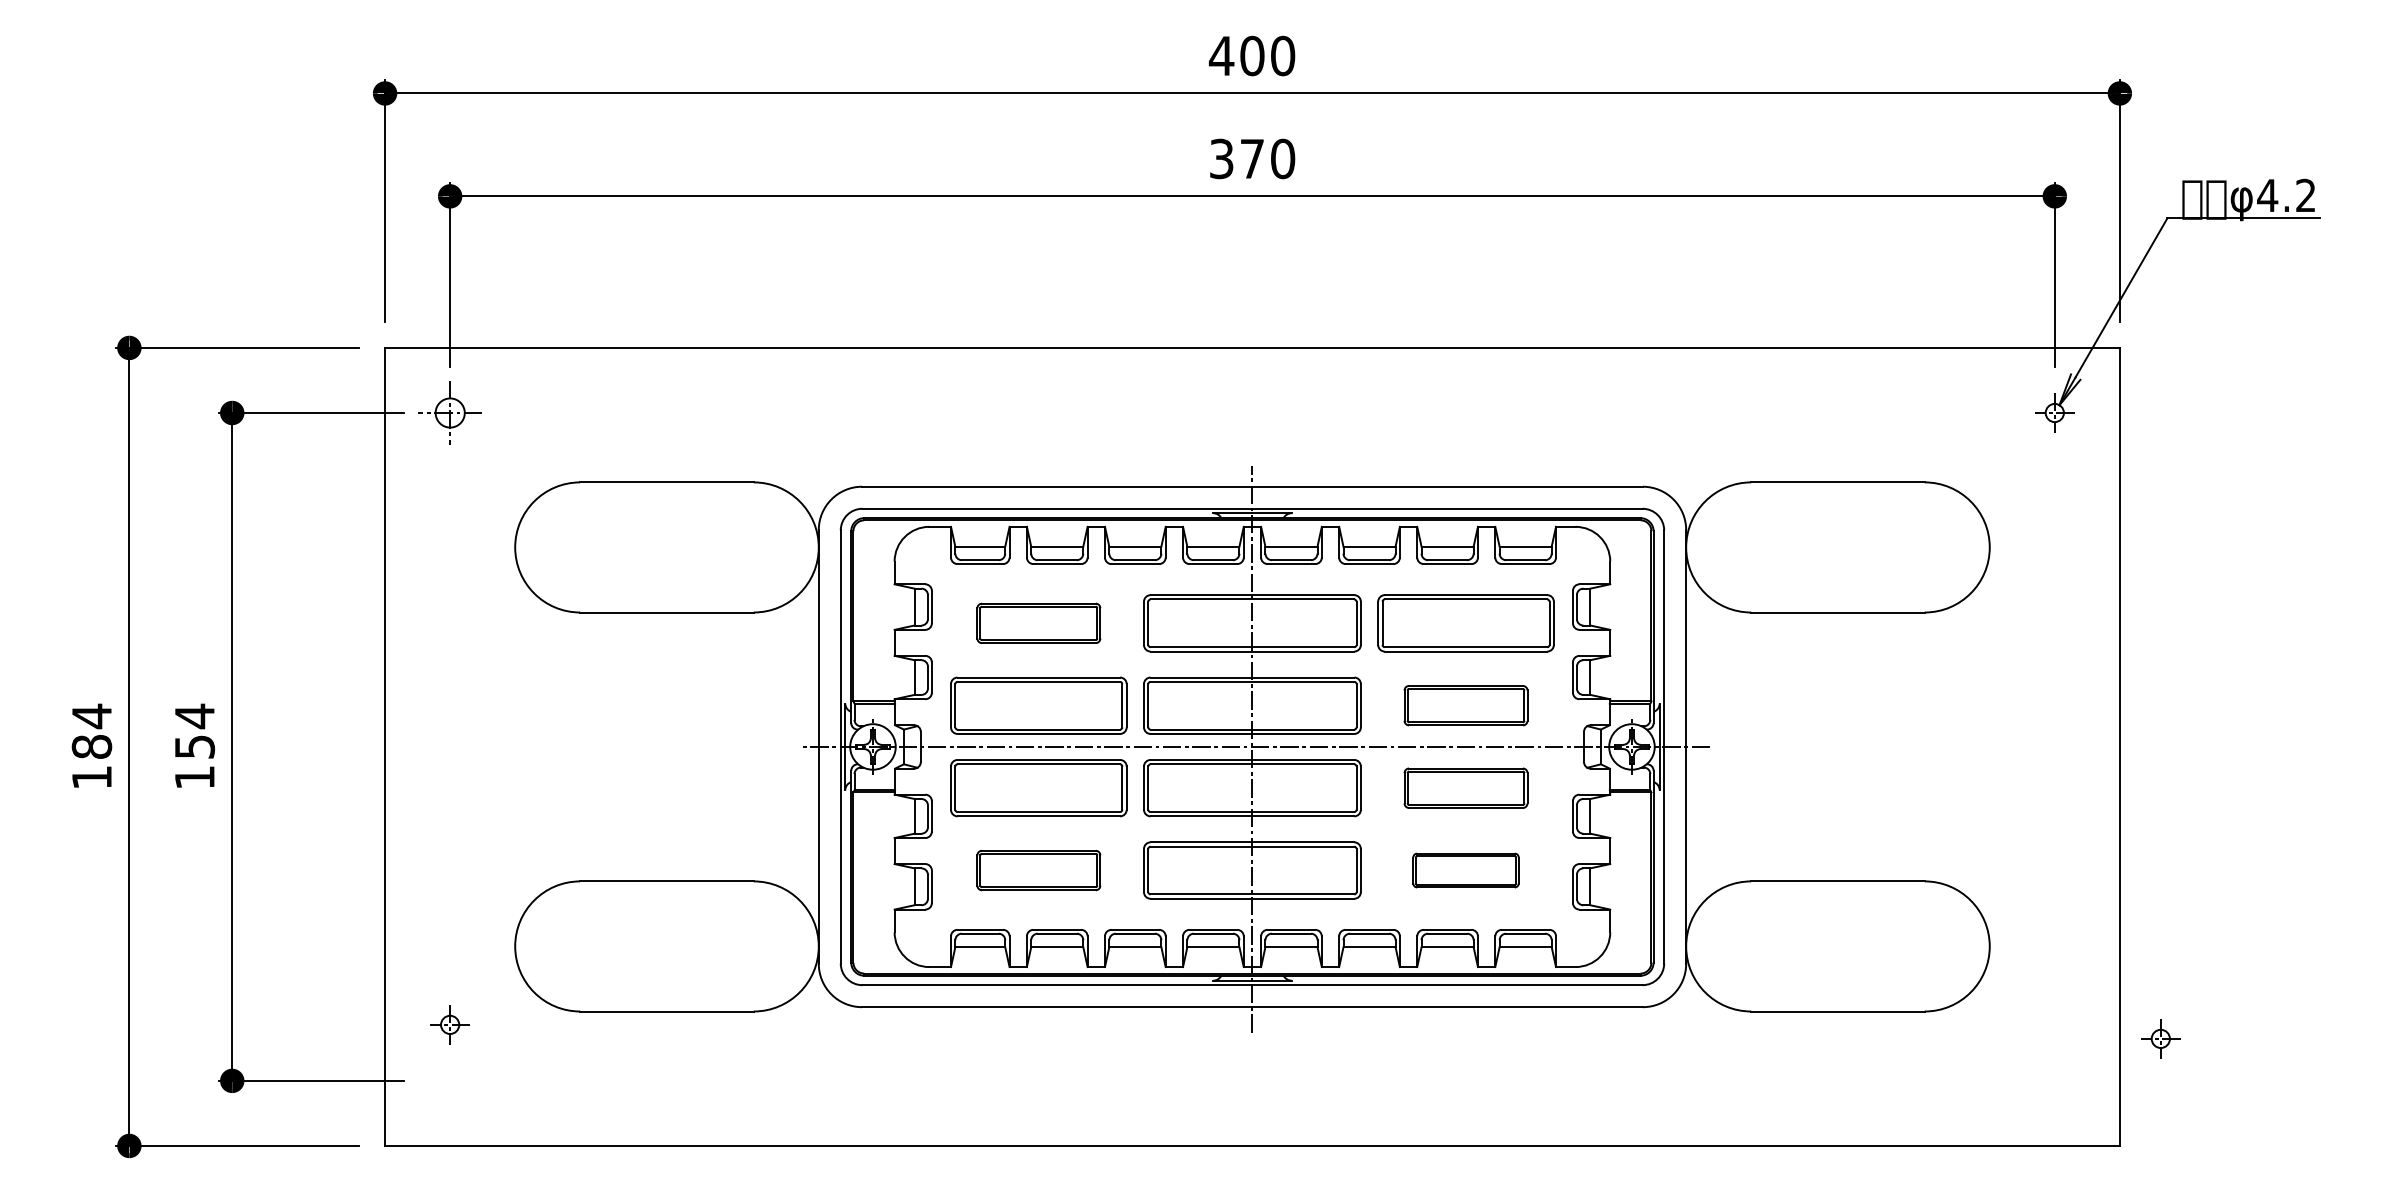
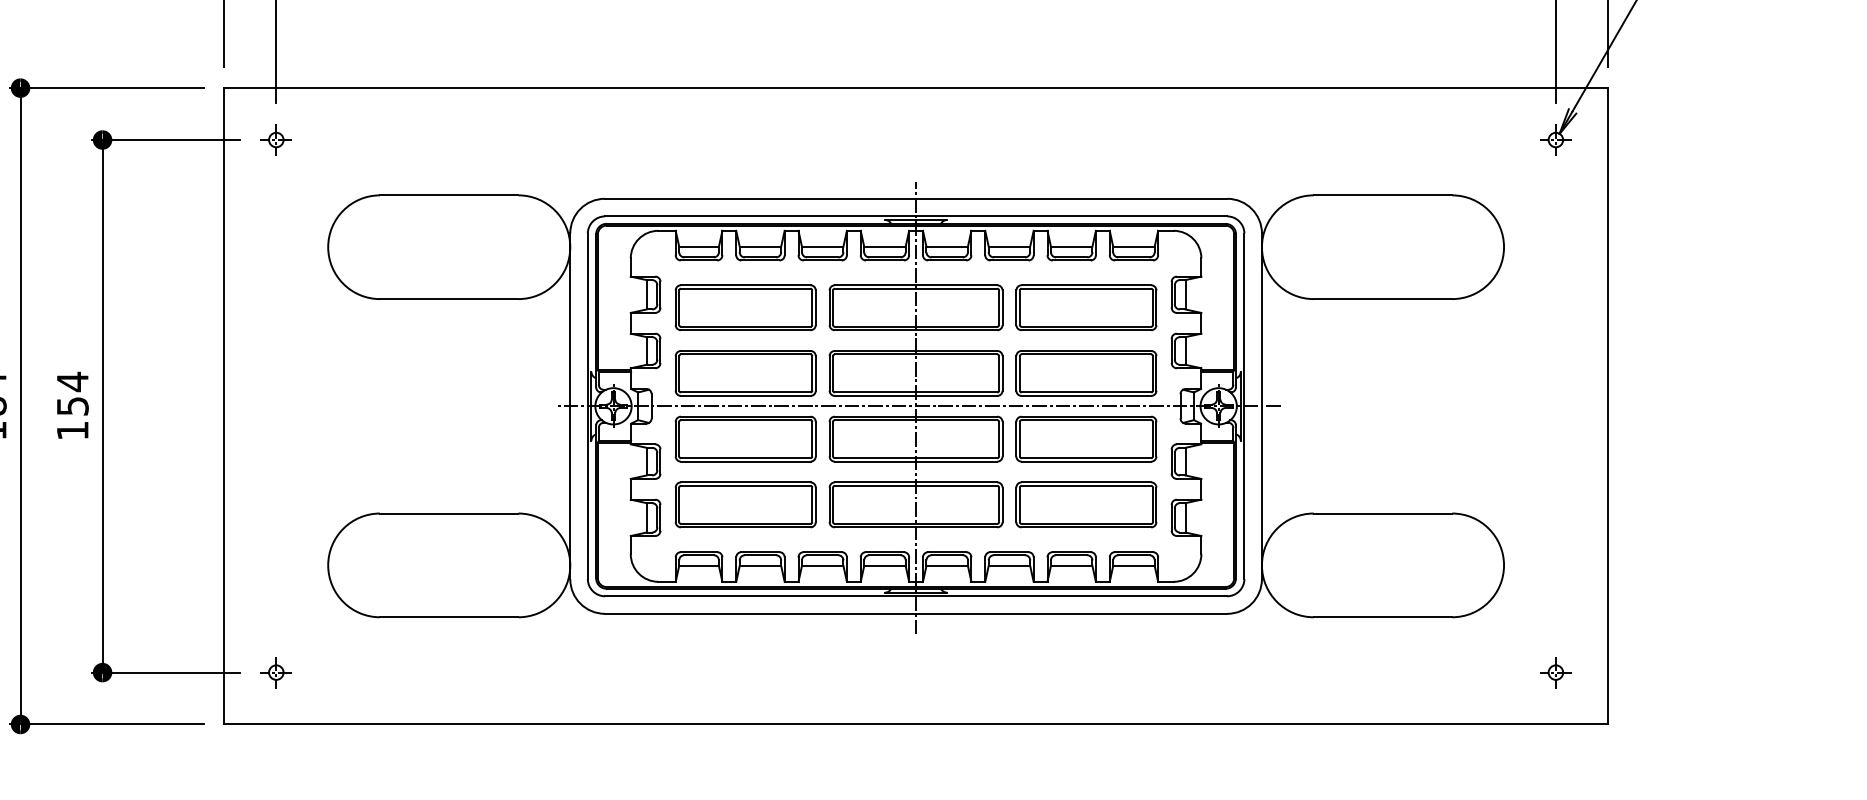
part: (449, 412) -> (275, 139), size x0.62
part: (1038, 623) -> (745, 307), size x1.43
part: (1465, 705) -> (1085, 373), size x1.43
part: (1465, 788) -> (1085, 439), size x1.43
part: (1038, 870) -> (745, 504), size x1.43
part: (1465, 870) -> (1085, 504), size x1.67
part: (449, 1024) -> (275, 672), moved
part: (2160, 1038) -> (1555, 672), moved

